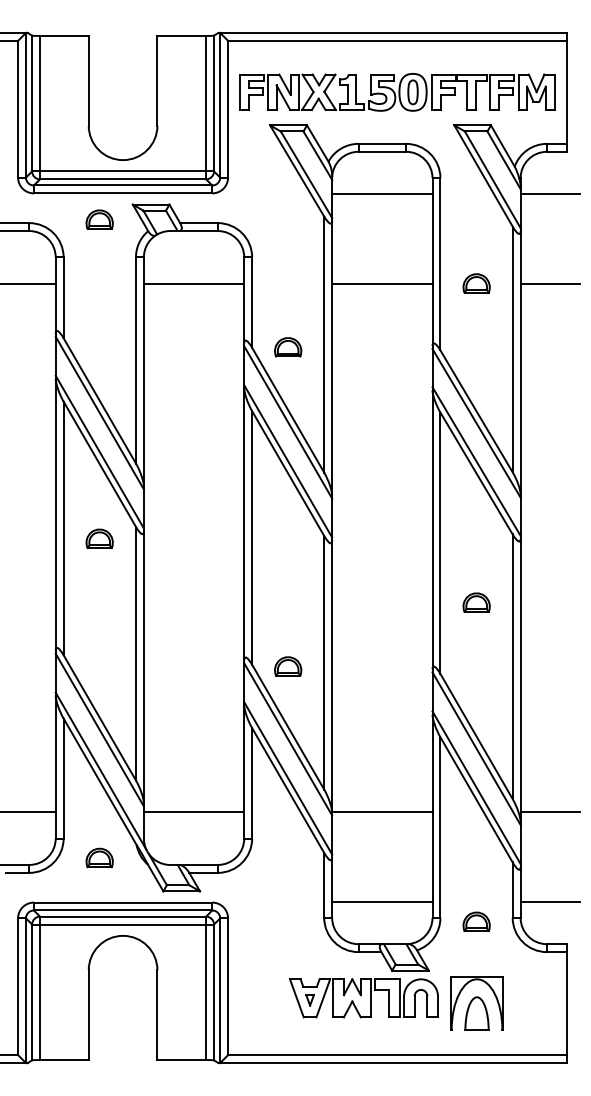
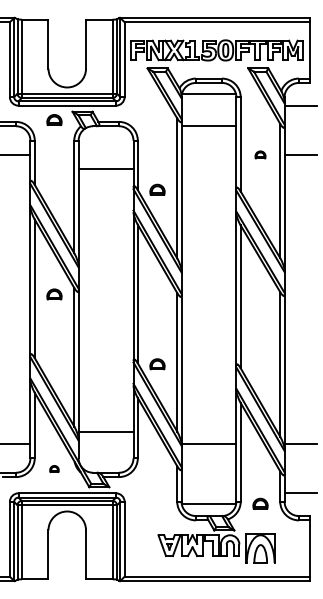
line: (381, 194) -> (208, 94), moved
part: (476, 282) -> (260, 154), size x0.7
line: (193, 284) -> (105, 169), moved
line: (381, 284) -> (208, 126), moved
part: (476, 602) -> (260, 329), removed
line: (193, 811) -> (105, 431), moved
part: (99, 857) -> (54, 468), size x0.6
line: (381, 901) -> (208, 503), moved

